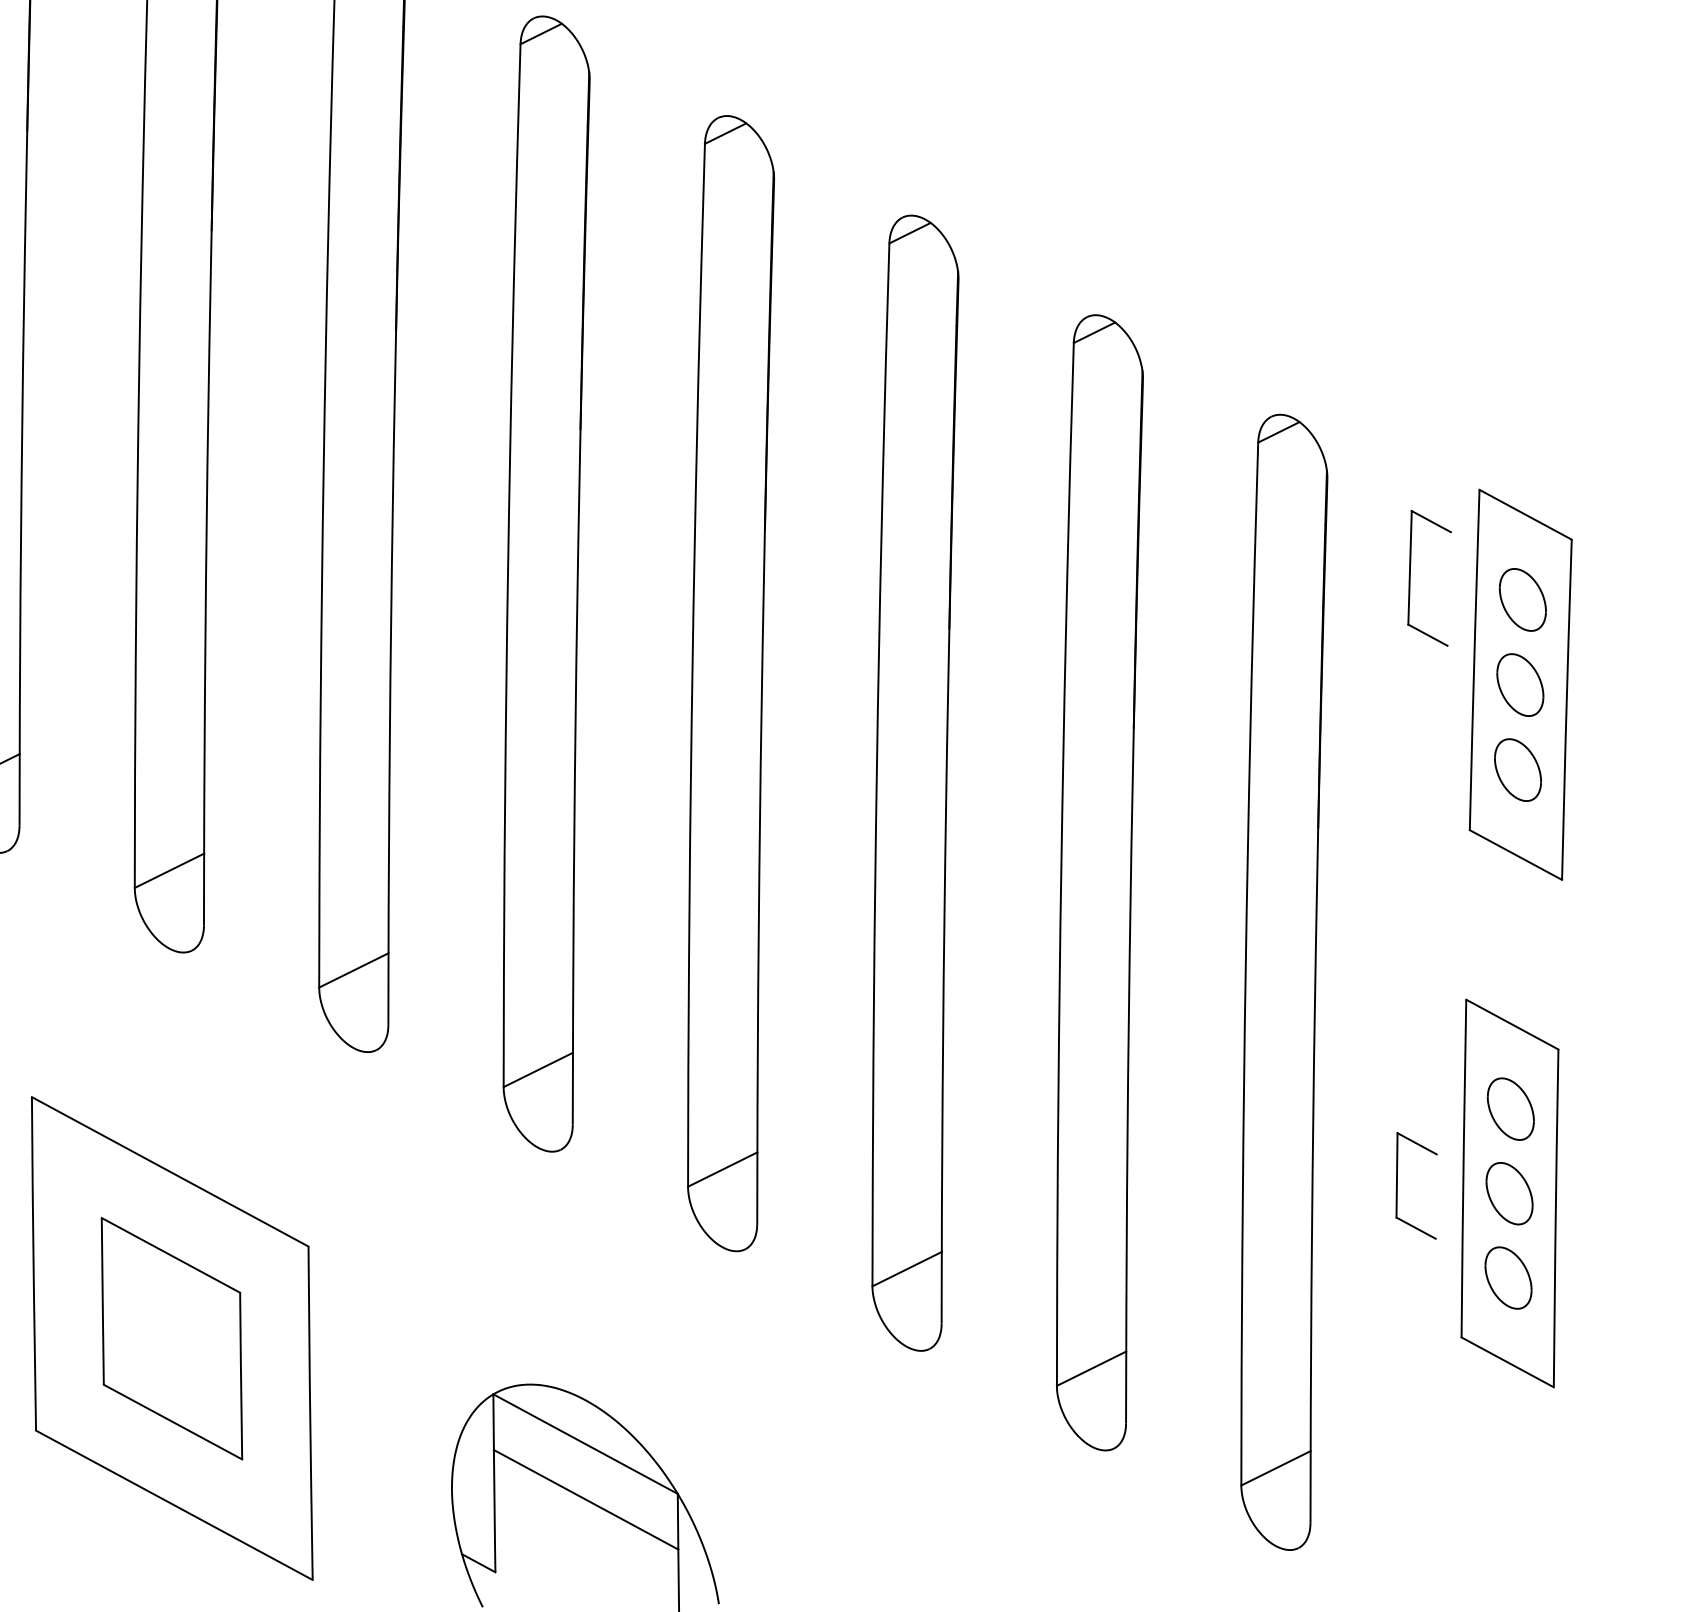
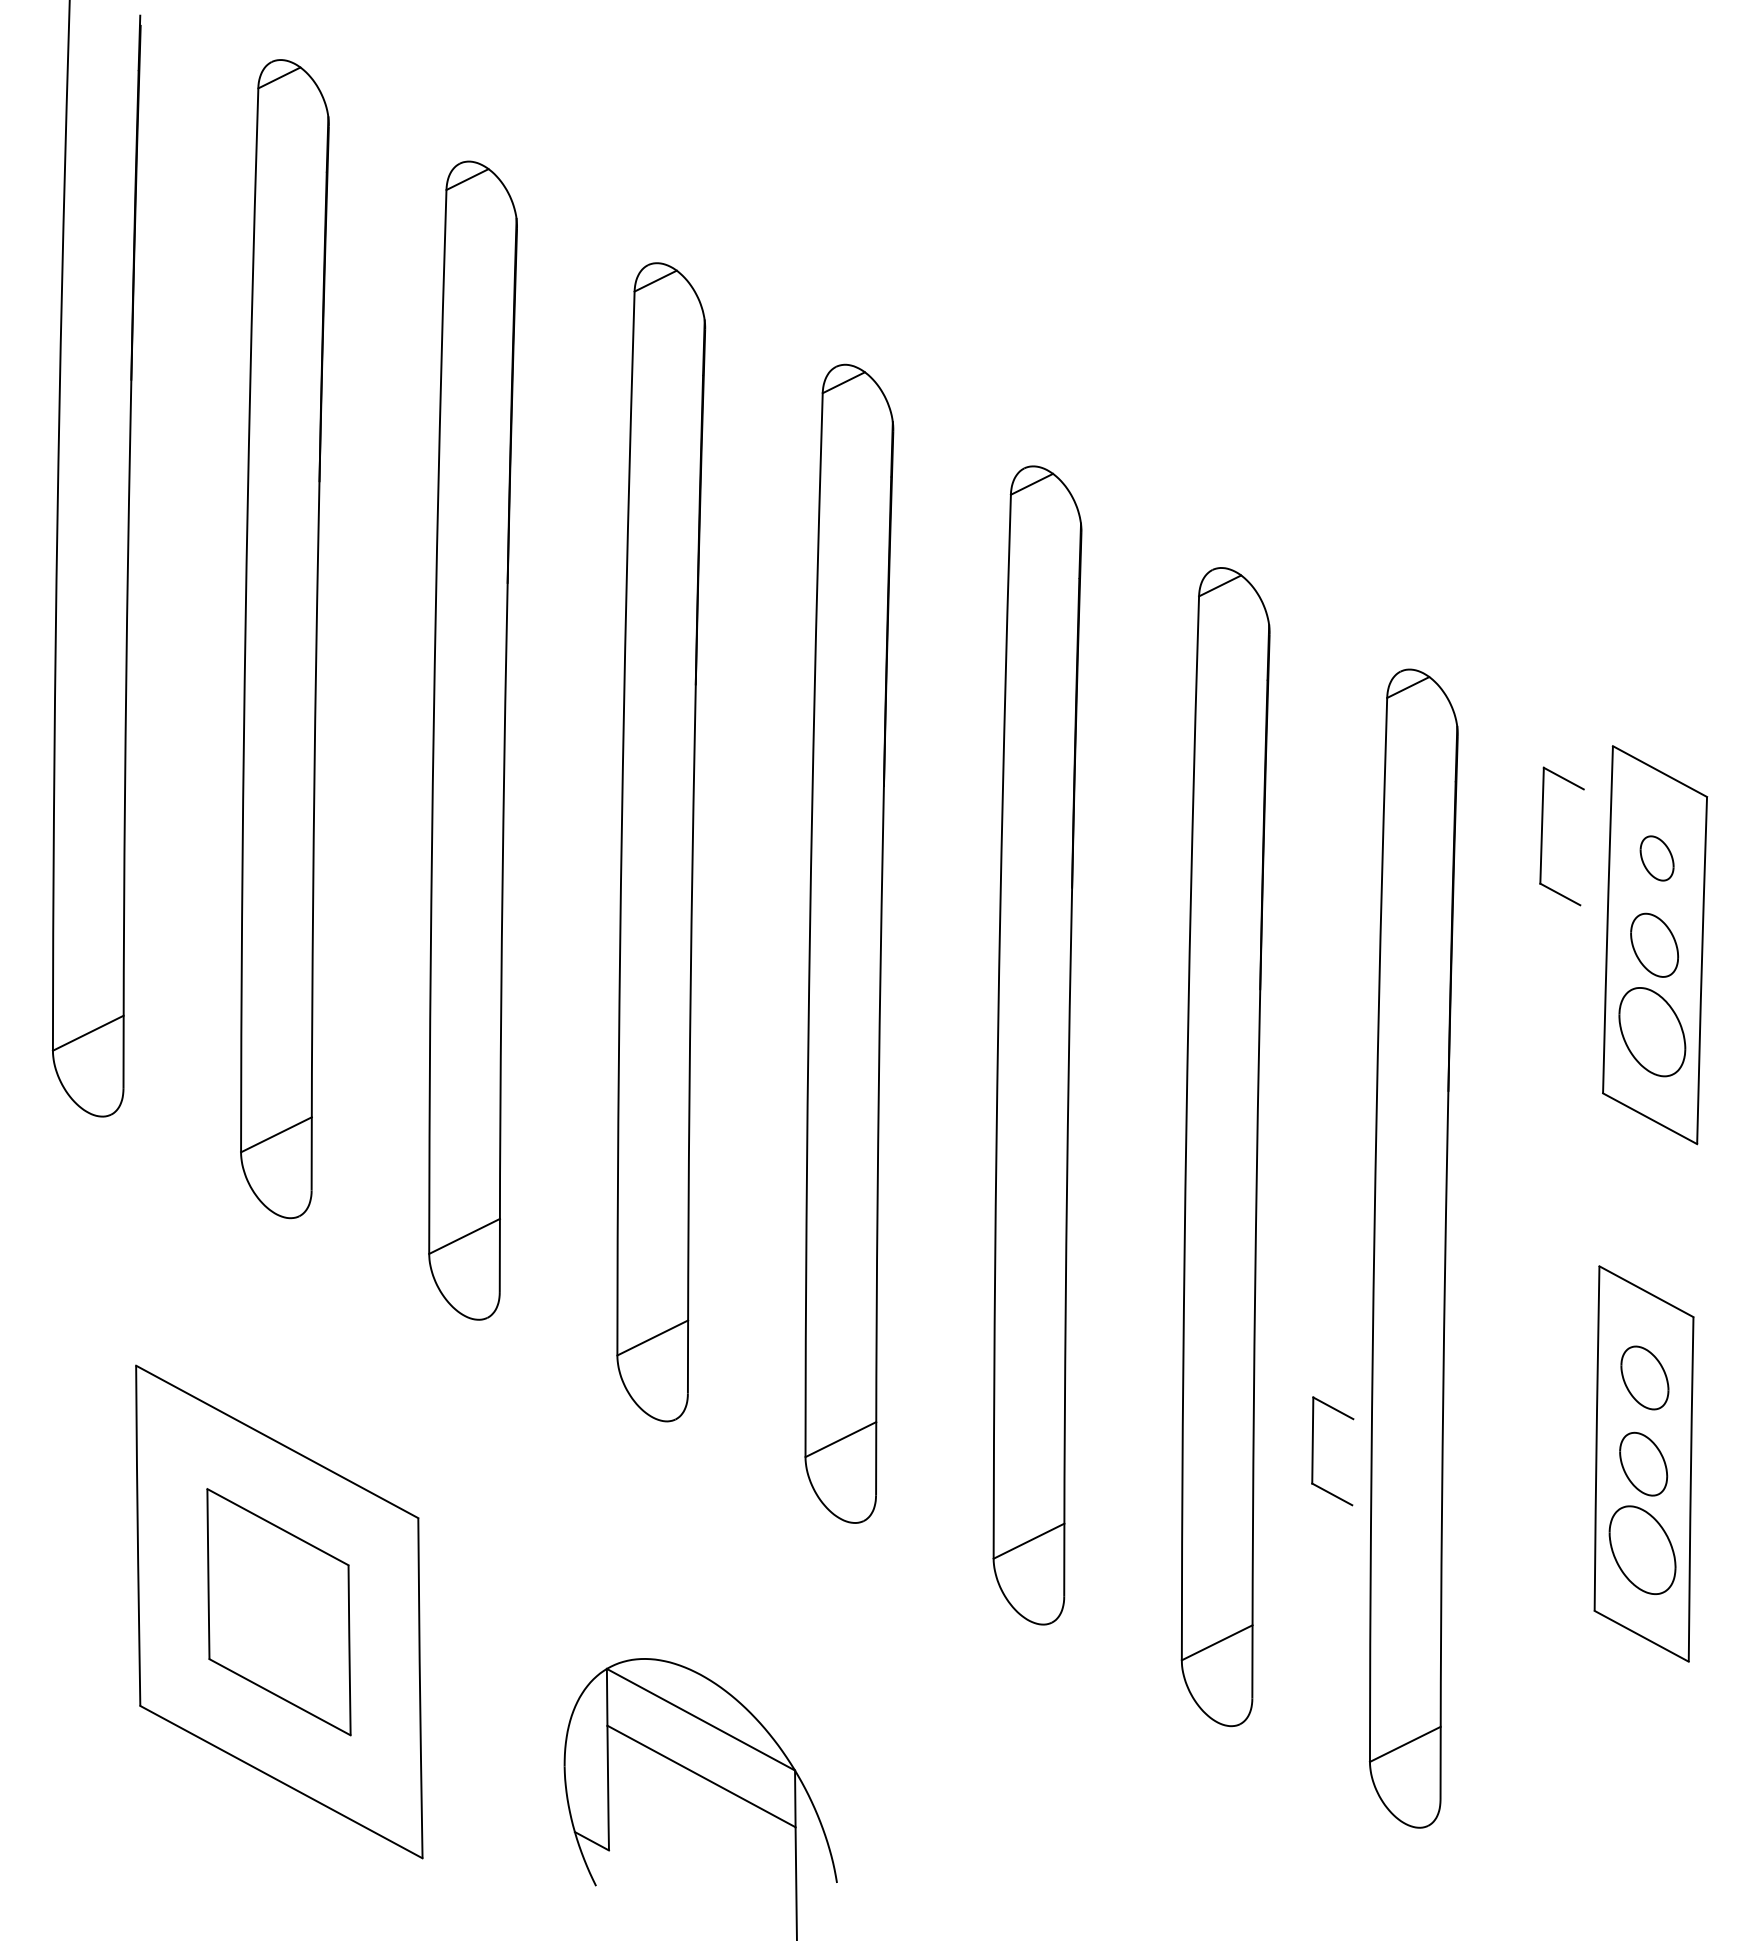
part: (1522, 599) -> (1656, 858), size x0.7
part: (1517, 769) -> (1651, 1031), size x1.4
part: (1397, 1186) -> (1313, 1451), moved
part: (1508, 1278) -> (1642, 1550), size x1.4

